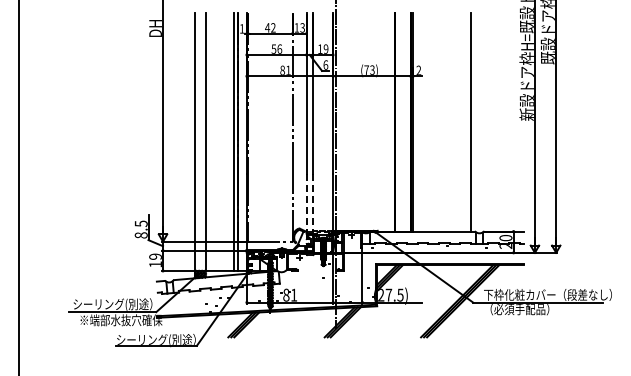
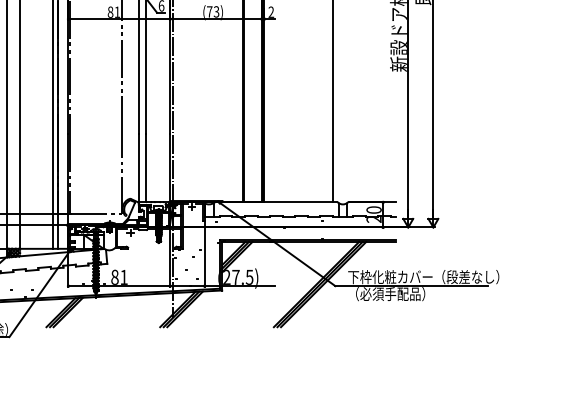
line: (312, 202) -> (145, 168), dashed -> solid
line: (306, 203) -> (138, 169), dashed -> solid

